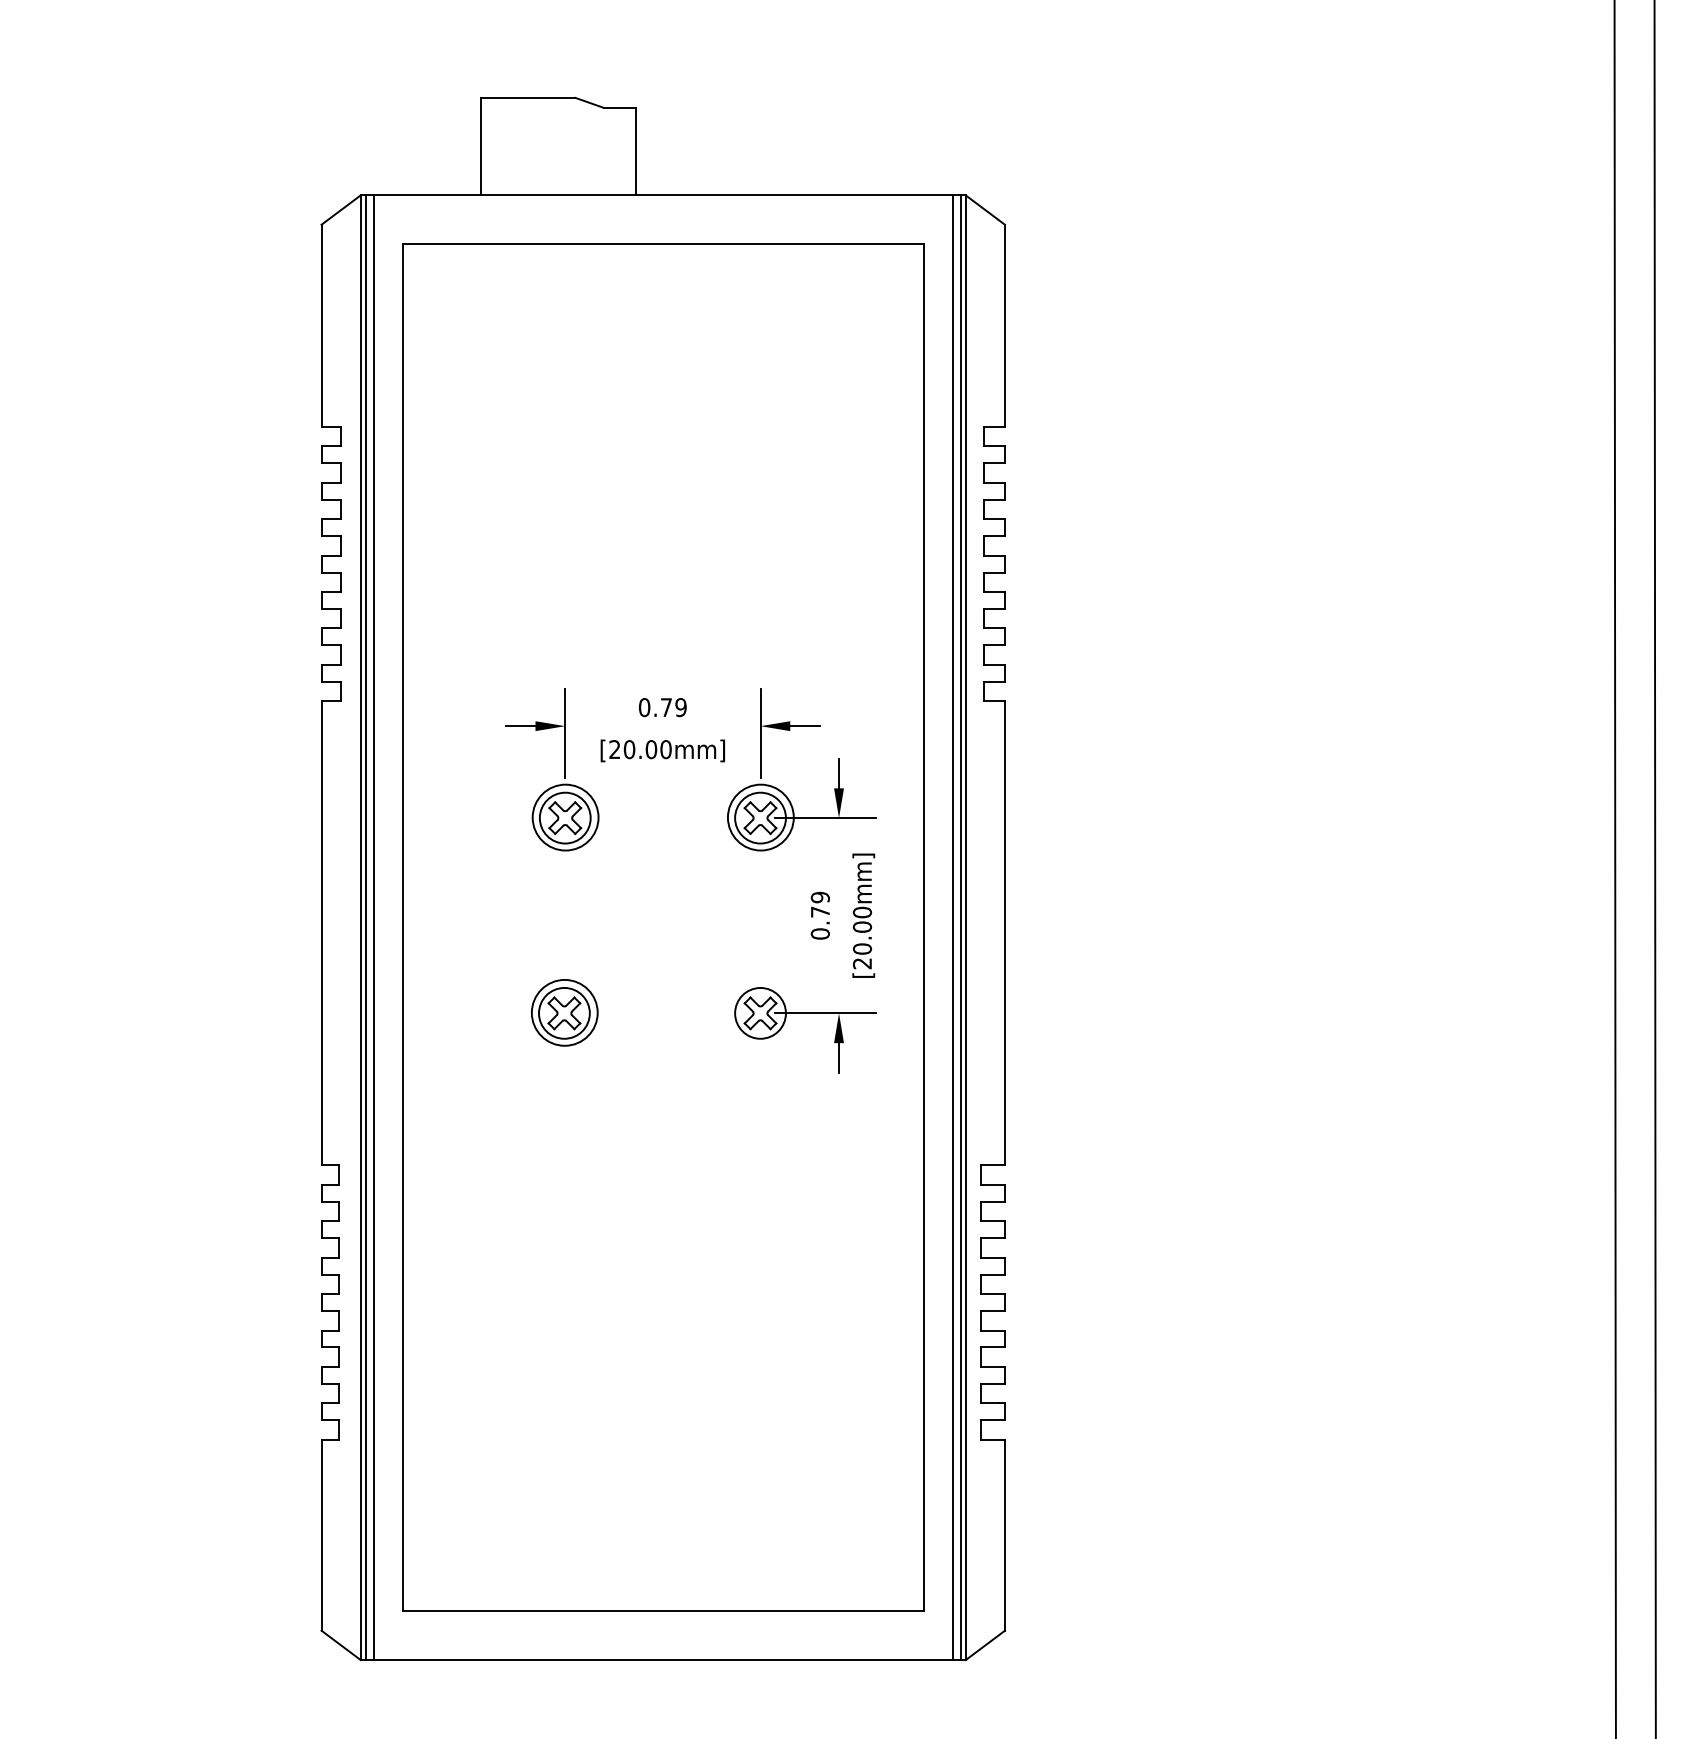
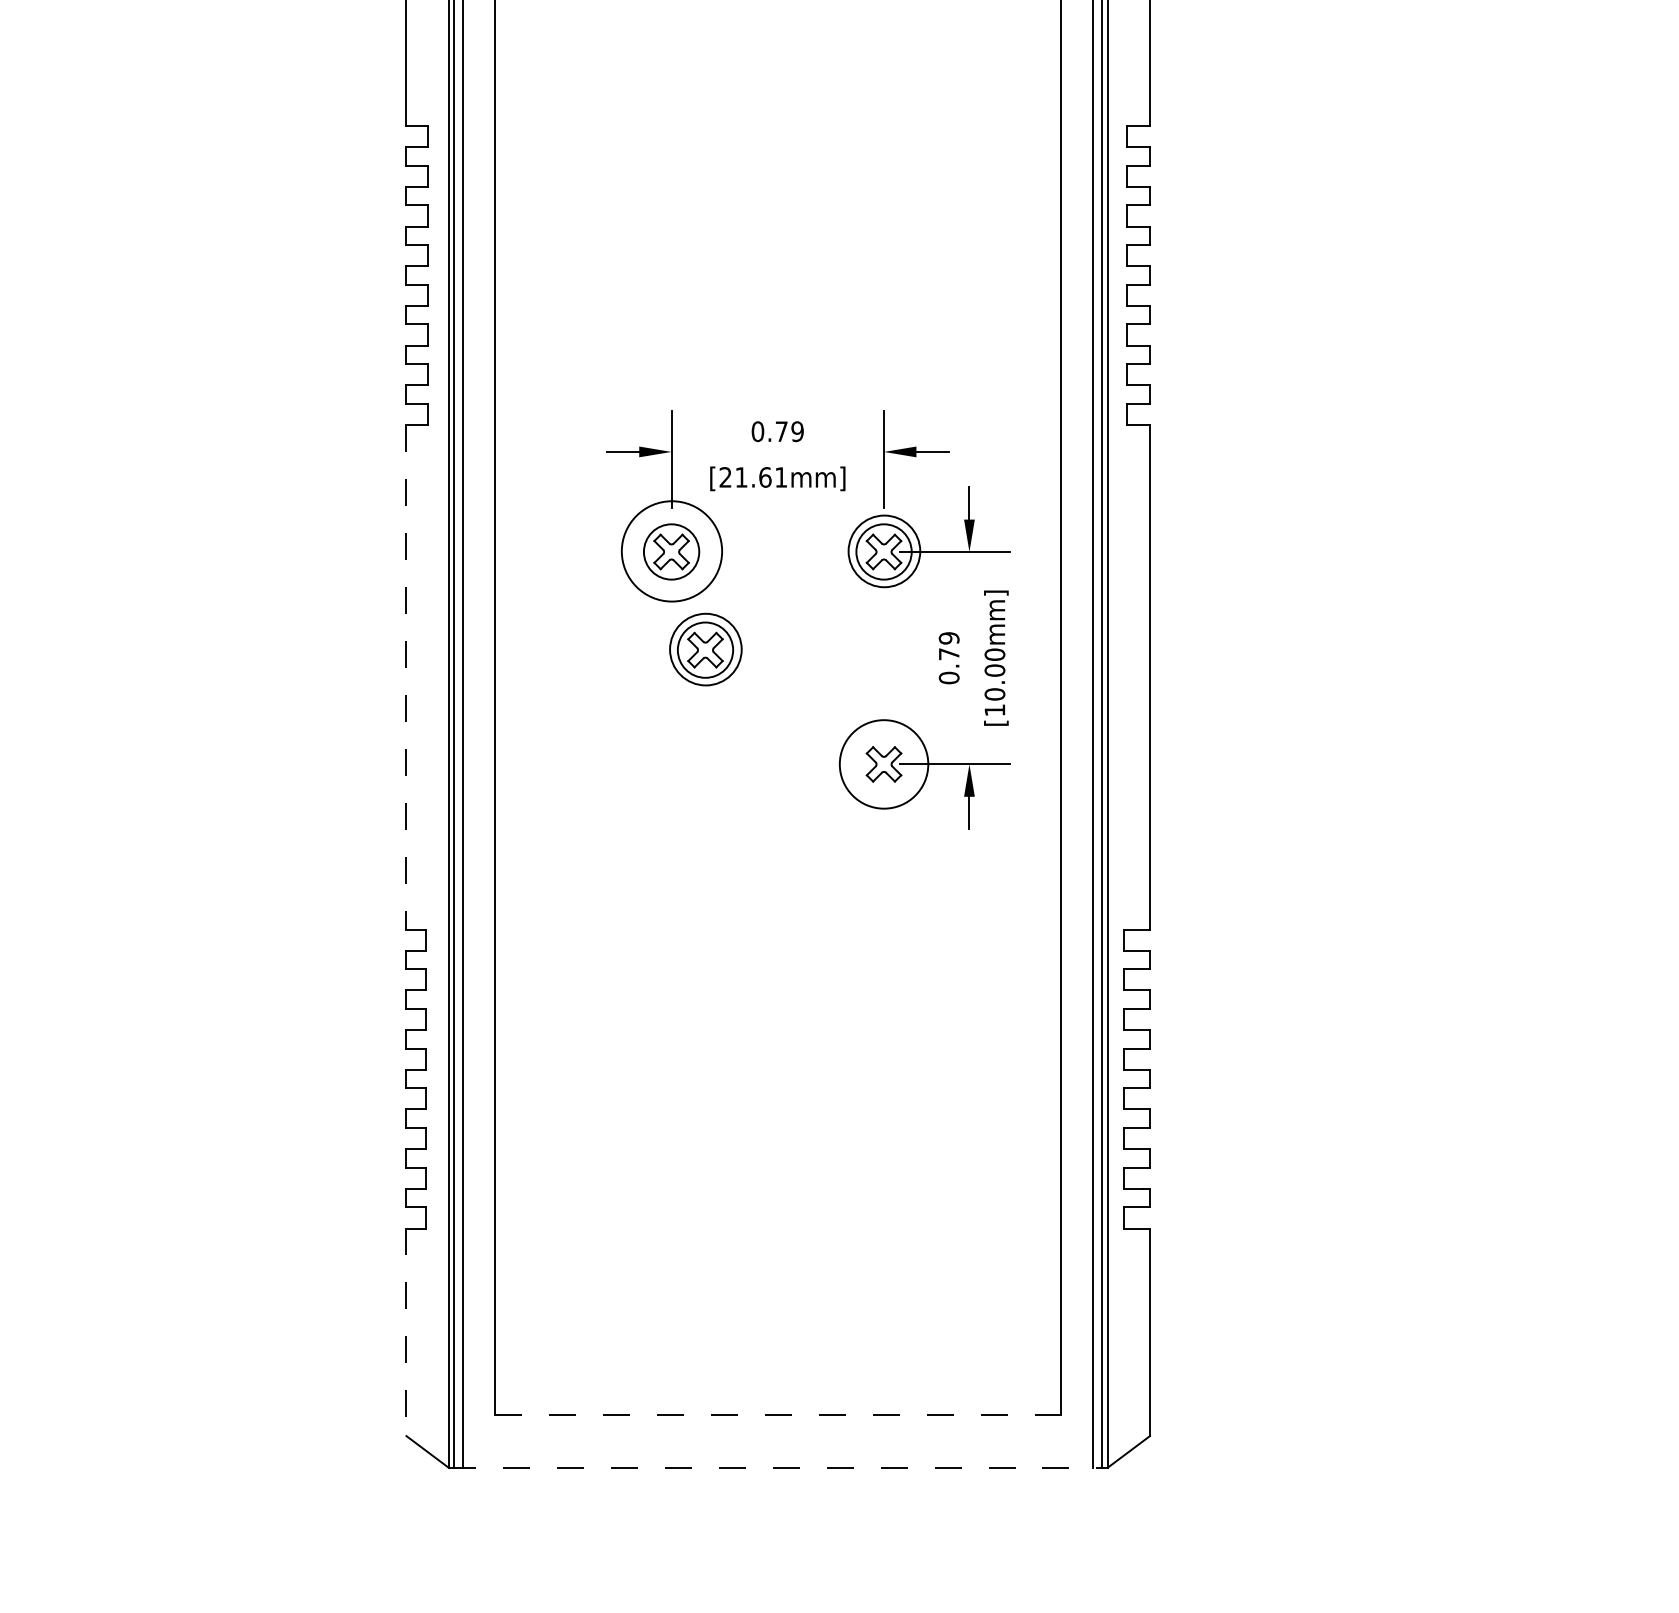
text: (647, 749) -> (761, 477), [20.00mm] -> [21.61mm]
circle: (565, 817) -> (671, 551), size x1.4
line: (321, 933) -> (406, 677), solid -> dashed
text: (861, 963) -> (993, 710), [20.00mm] -> [10.00mm]
part: (564, 1012) -> (705, 649), moved
circle: (760, 1012) -> (884, 763), size x1.6
line: (321, 1535) -> (406, 1332), solid -> dashed
line: (663, 1611) -> (778, 1415), solid -> dashed
line: (663, 1659) -> (778, 1467), solid -> dashed

